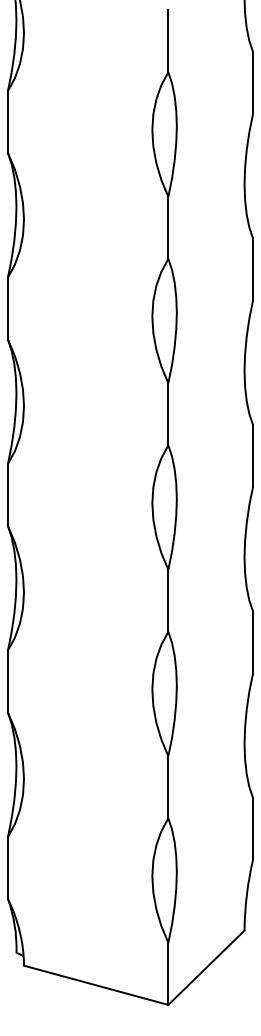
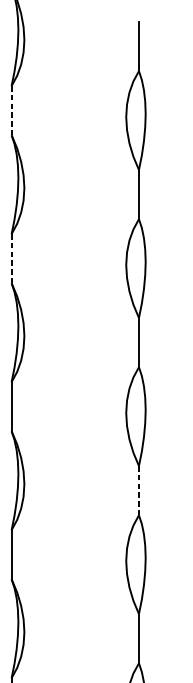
line: (8, 121) -> (12, 110), solid -> dashed
line: (8, 308) -> (12, 258), solid -> dashed
line: (168, 600) -> (139, 490), solid -> dashed

